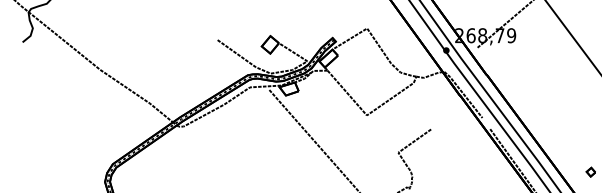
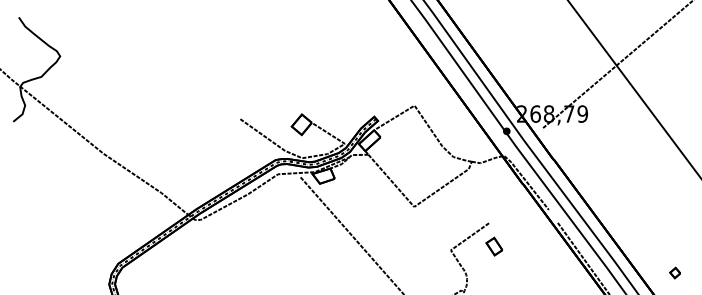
part: (435, 149) -> (494, 246), added

